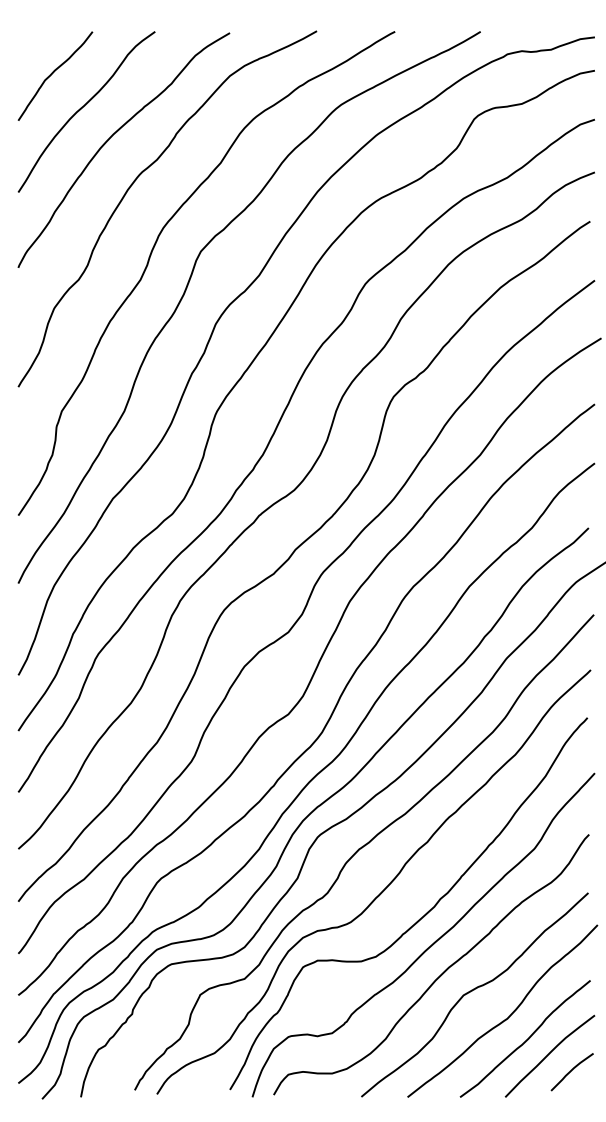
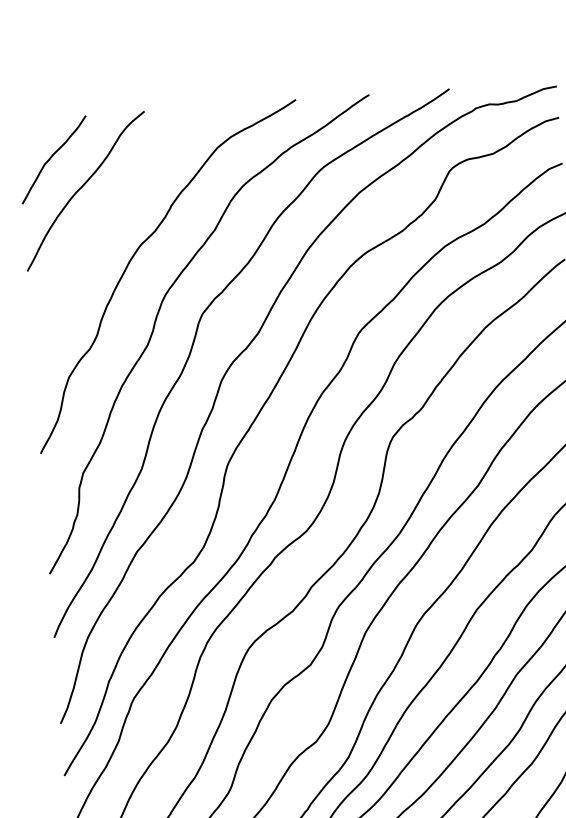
curve: (111, 137) -> (110, 213), removed

